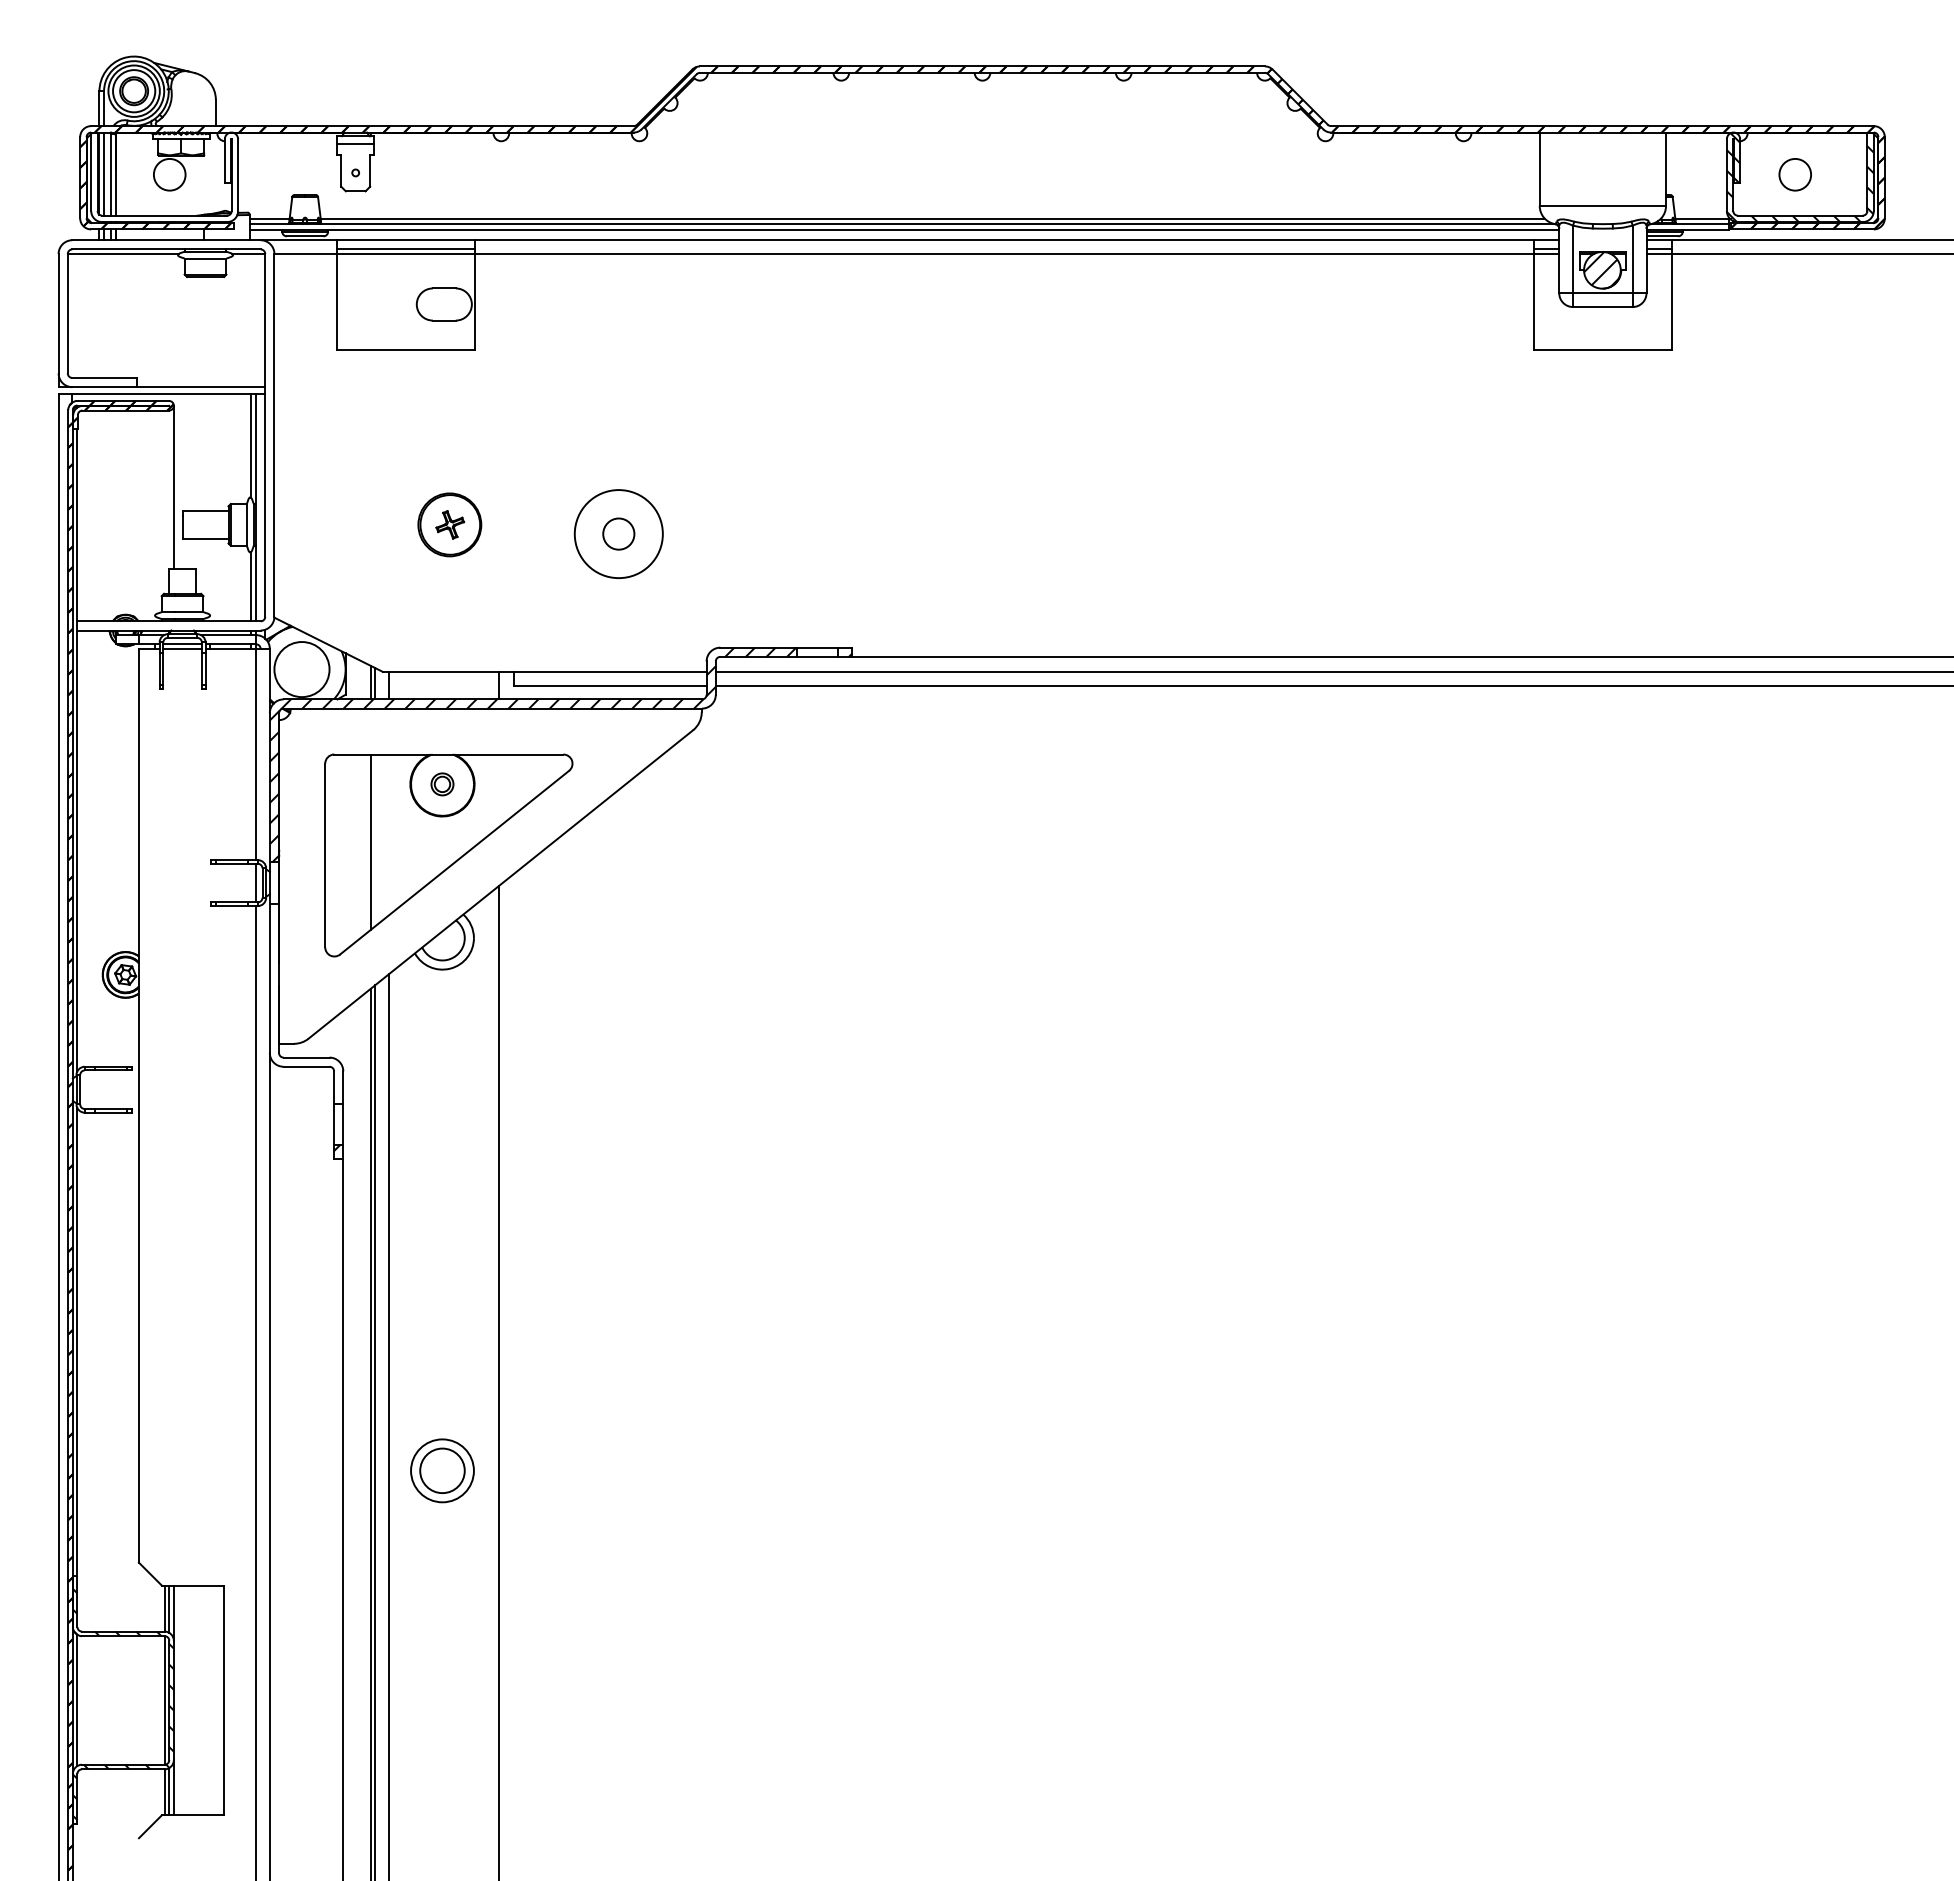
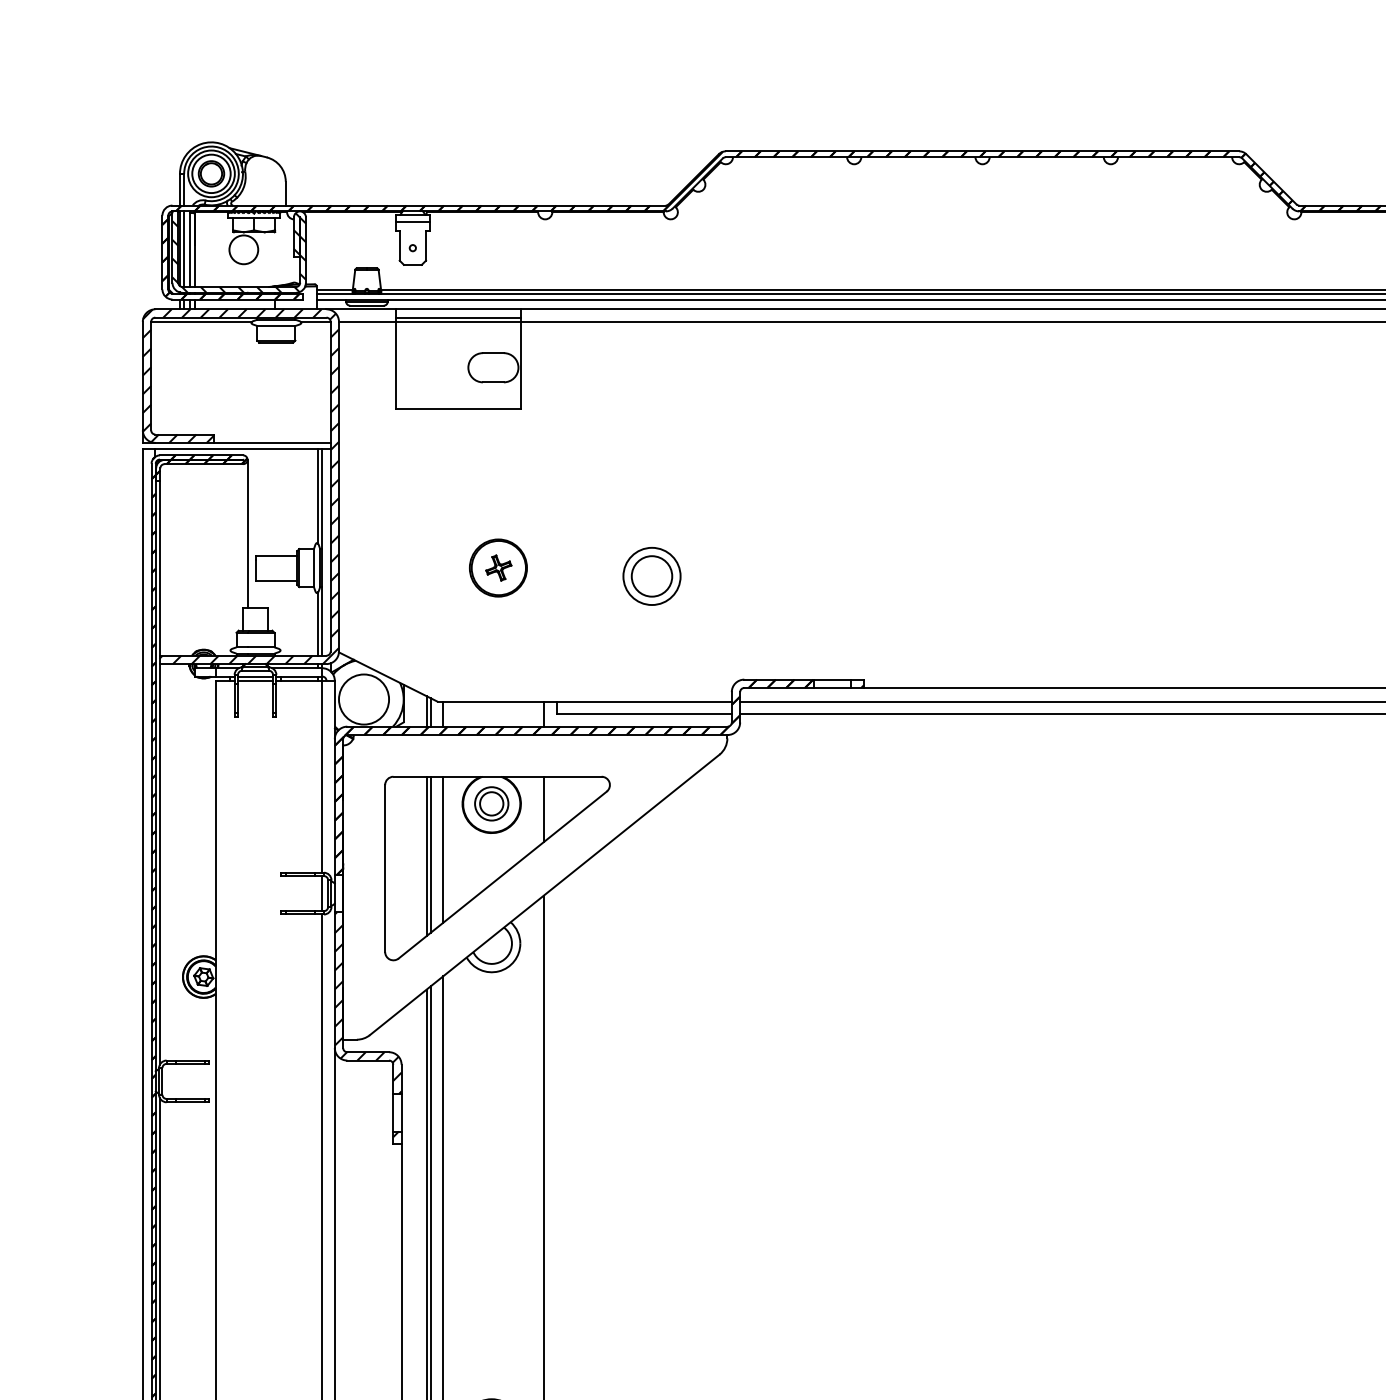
hatch: (164, 178) -> (239, 253), added
hatch: (166, 435) -> (240, 486), added
circle: (618, 533) -> (651, 575), size x0.71
circle: (618, 533) -> (651, 575), size x1.43
hatch: (532, 754) -> (573, 776), added
part: (442, 784) -> (491, 804), size x1.67
line: (499, 790) -> (543, 809), added
line: (389, 834) -> (443, 849), added
line: (375, 840) -> (430, 854), added
hatch: (306, 1003) -> (368, 1003), added

